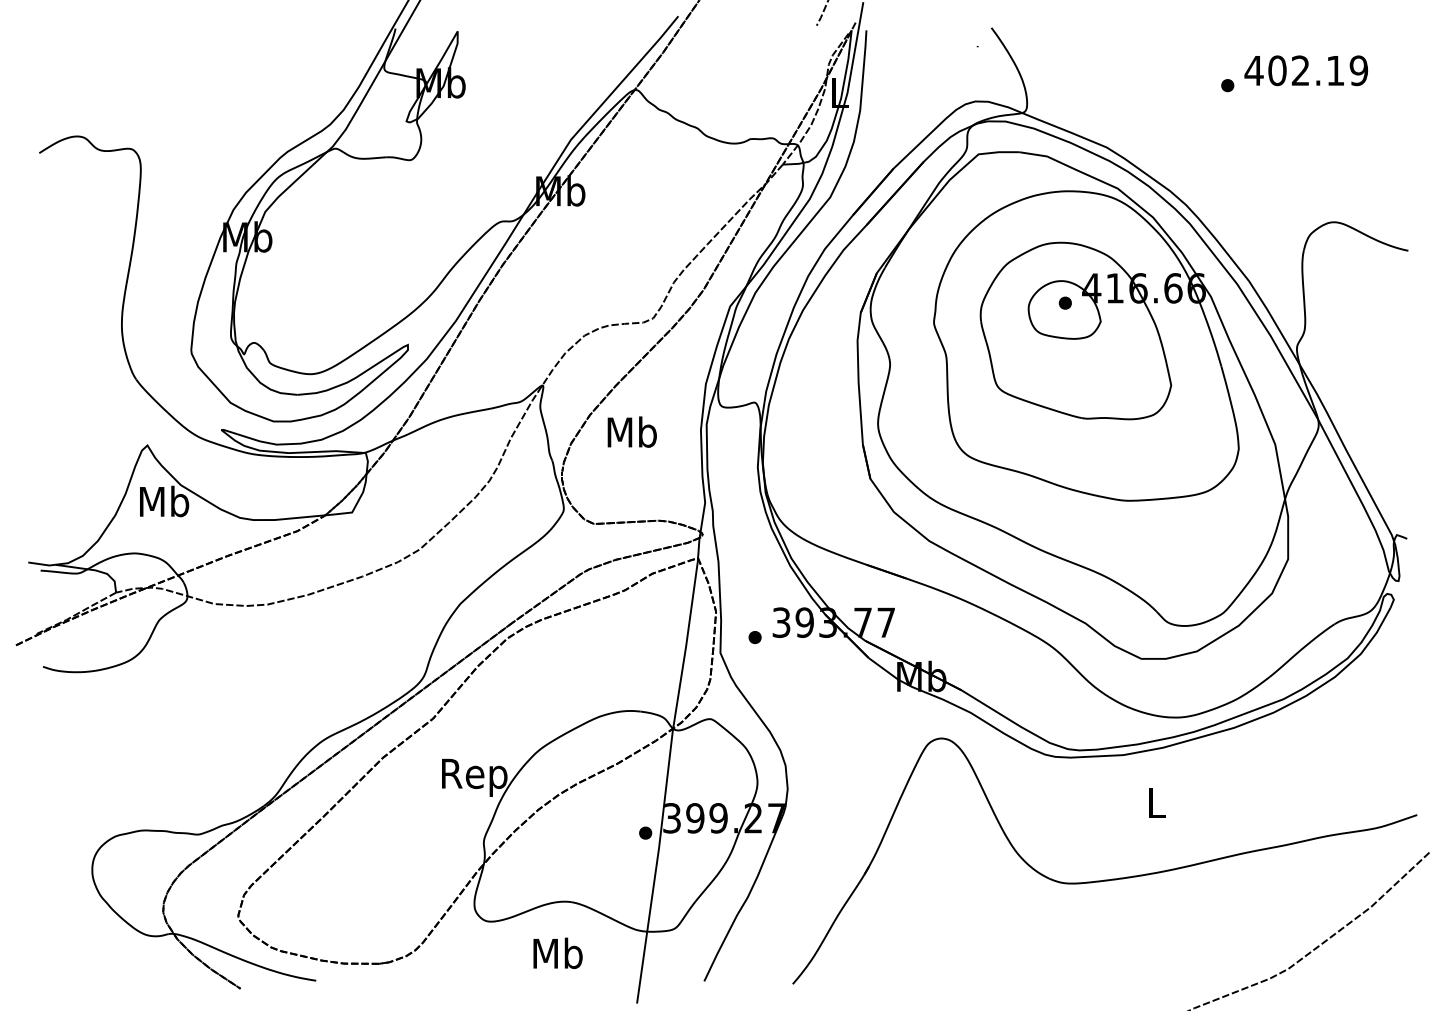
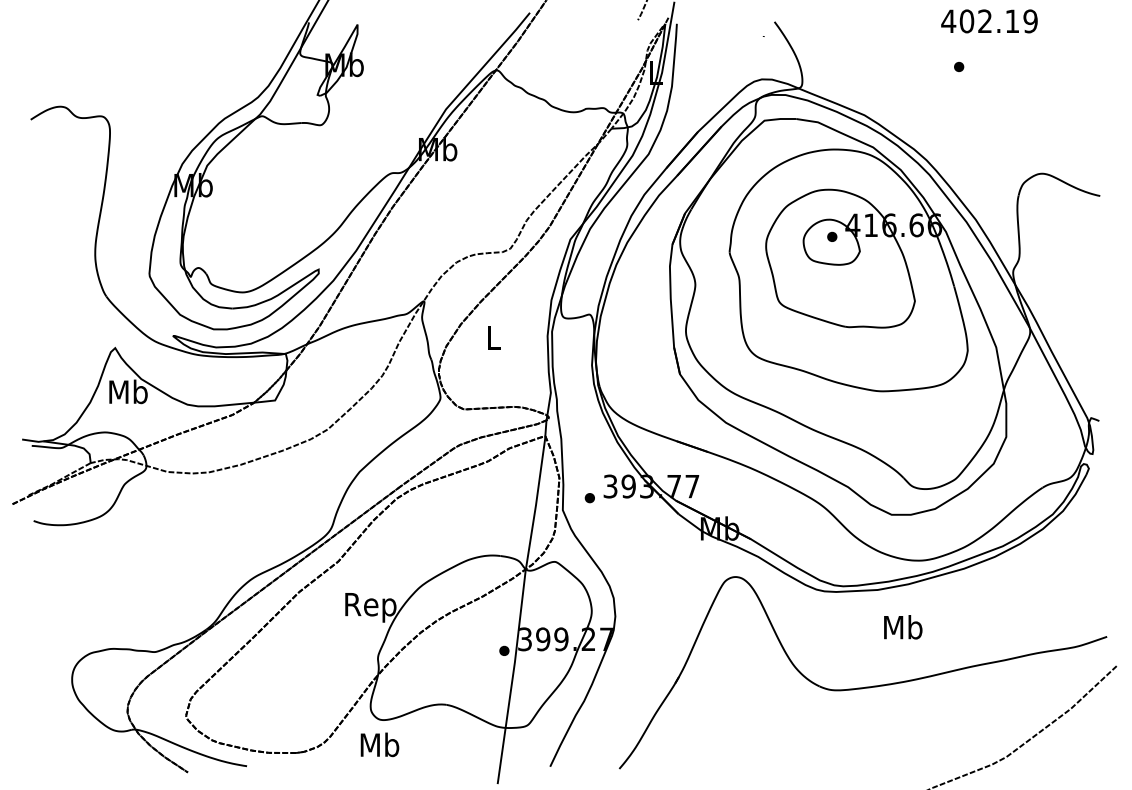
text: (1306, 70) -> (989, 21), moved
text: (631, 431) -> (493, 337), Mb -> L
text: (1156, 803) -> (903, 627), L -> Mb
text: (557, 952) -> (379, 744), moved

